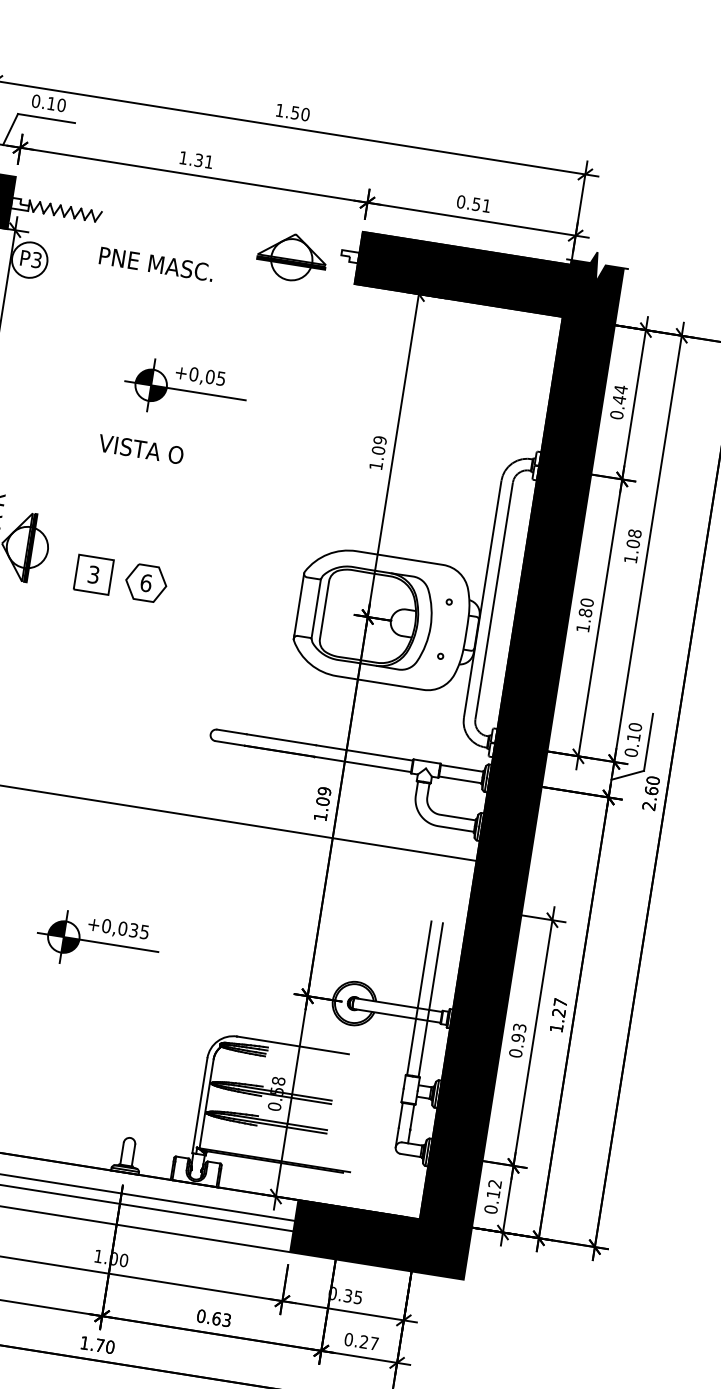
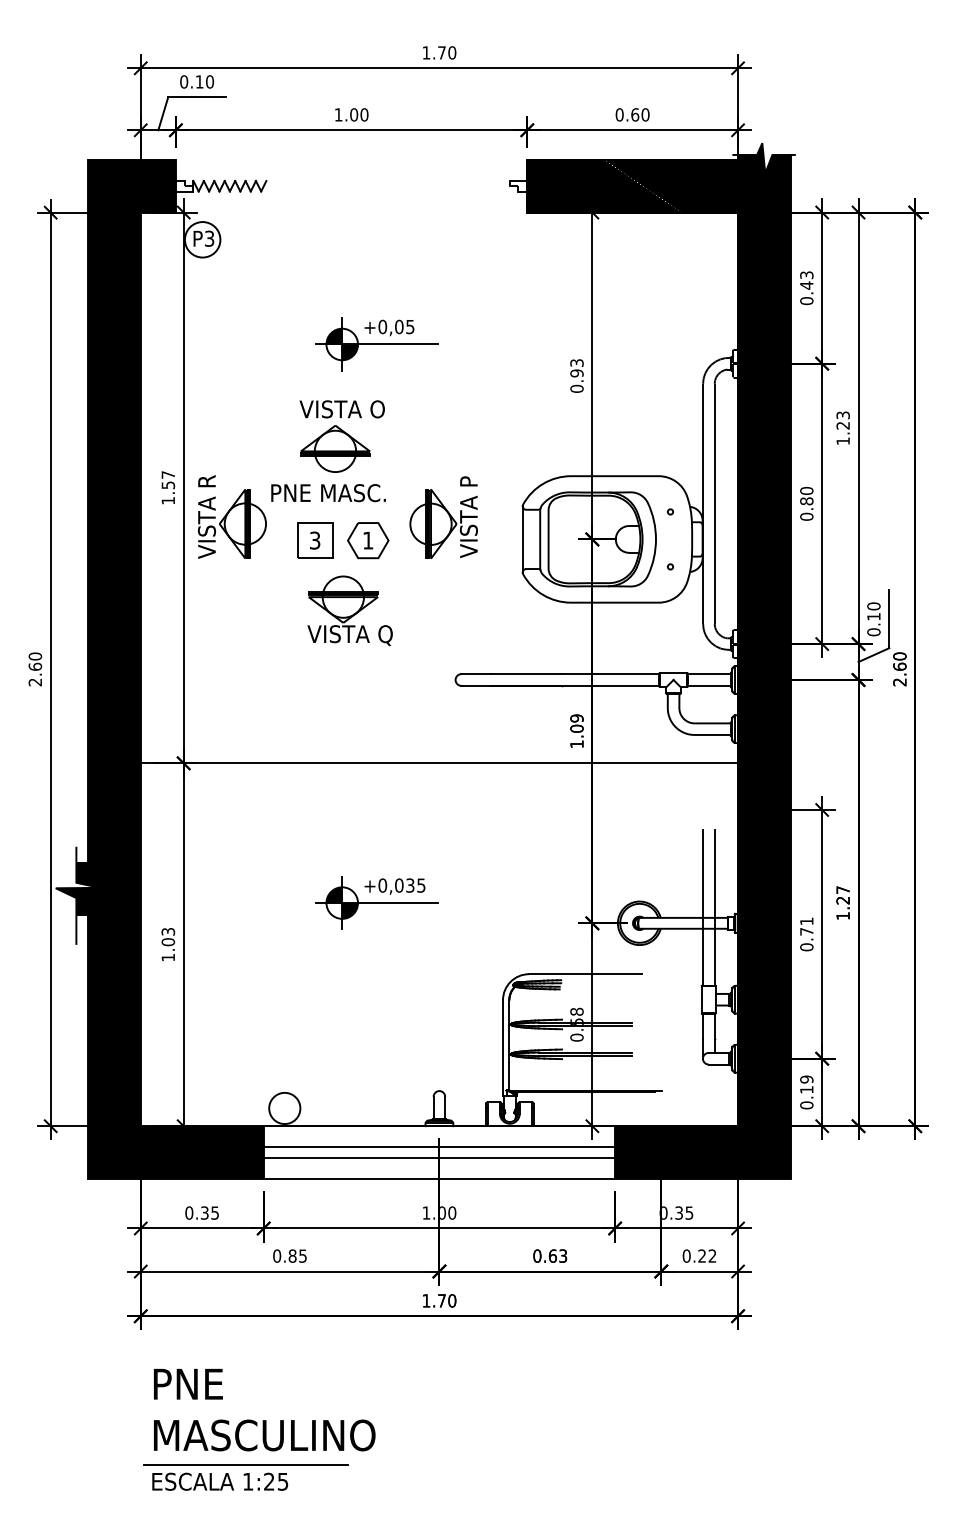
text: (294, 112) -> (441, 52), 1.50 -> 1.70
text: (204, 160) -> (359, 114), 1.31 -> 1.00
text: (481, 204) -> (640, 114), 0.51 -> 0.60
part: (292, 256) -> (335, 448), moved
text: (156, 264) -> (328, 493), moved
text: (620, 389) -> (806, 275), 0.44 -> 0.43
text: (377, 452) -> (576, 375), 1.09 -> 0.93
text: (633, 538) -> (842, 420), 1.08 -> 1.23
part: (224, 572) -> (443, 517), added
text: (146, 583) -> (368, 540), 6 -> 1
text: (582, 627) -> (806, 516), 1.80 -> 0.80
part: (116, 649) -> (349, 610), added
text: (518, 1032) -> (806, 926), 0.93 -> 0.71
text: (494, 1183) -> (806, 1079), 0.12 -> 0.19
text: (374, 1343) -> (712, 1255), 0.27 -> 0.22

